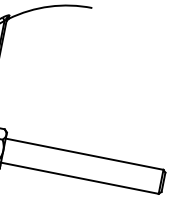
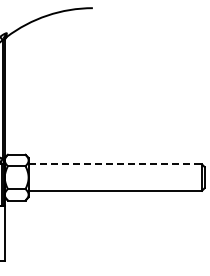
line: (84, 154) -> (115, 164), solid -> dashed

